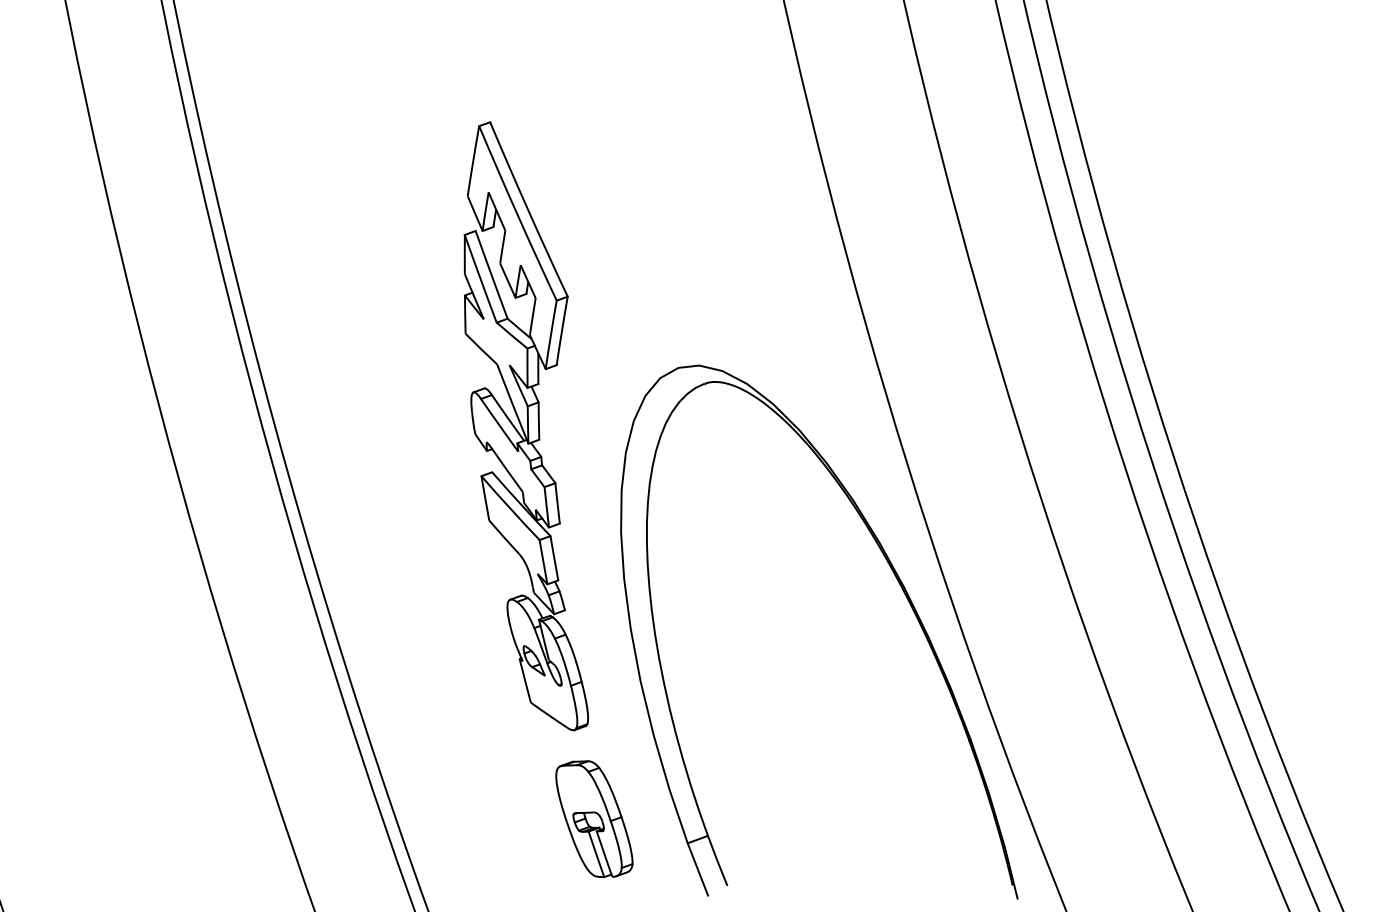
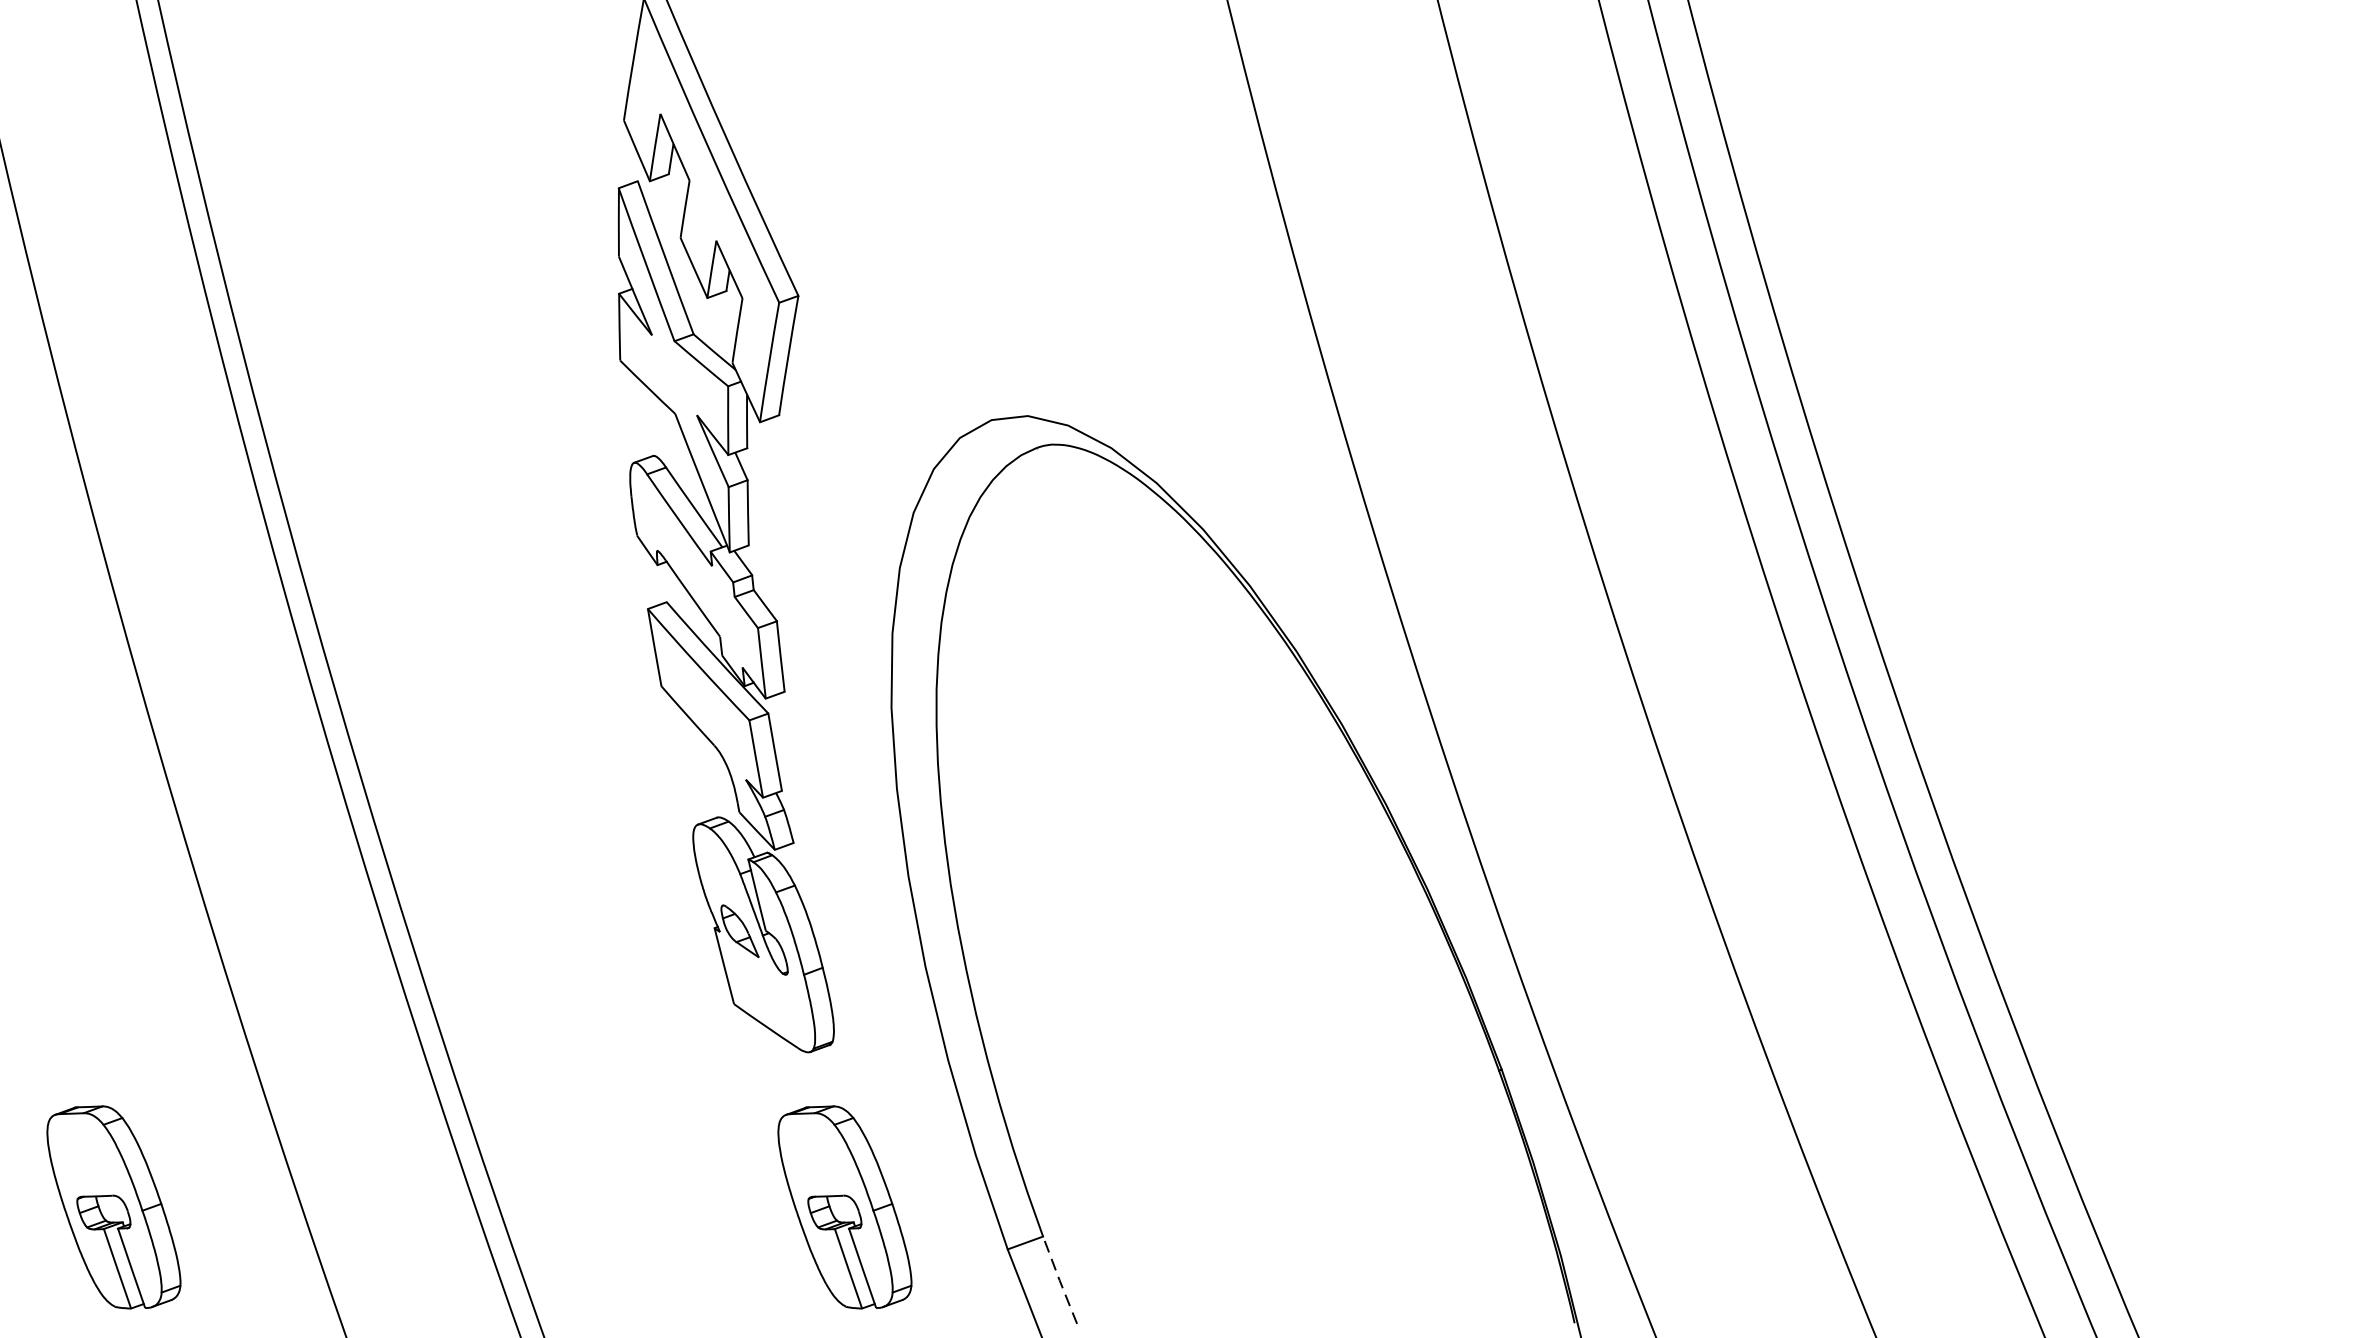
part: (175, 819) -> (114, 1207), added
line: (717, 860) -> (1059, 1279), solid -> dashed

